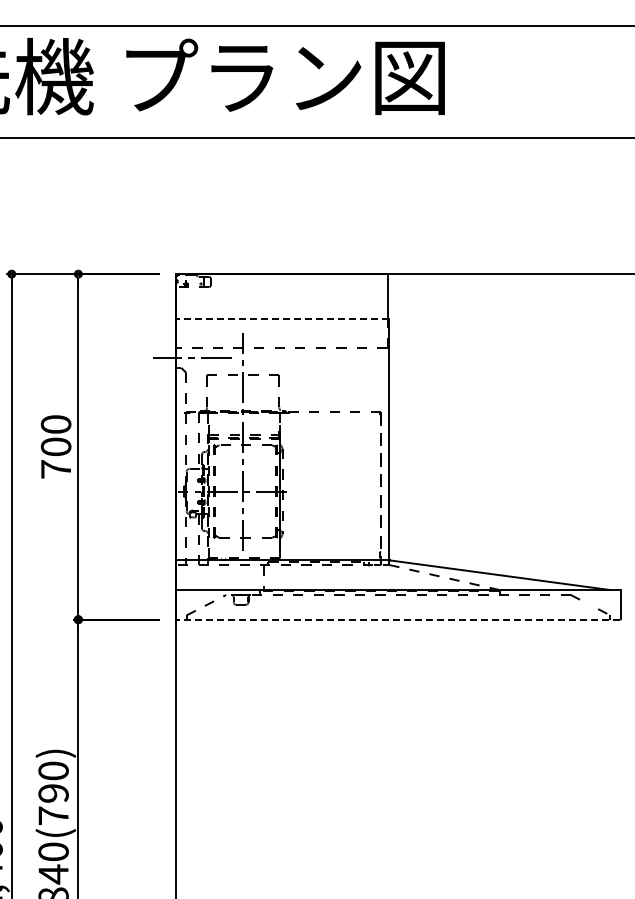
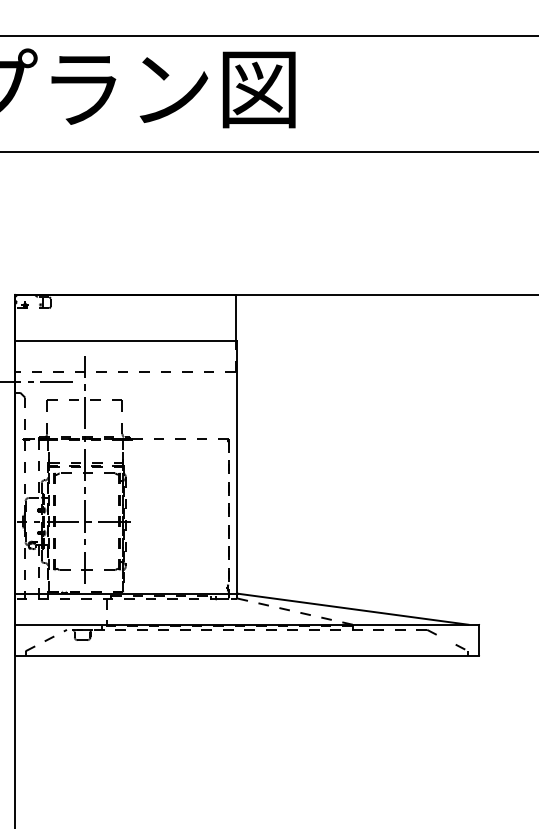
line: (282, 318) -> (125, 340), dashed -> solid
line: (398, 619) -> (247, 655), dashed -> solid

